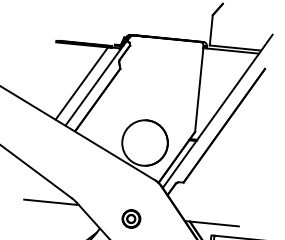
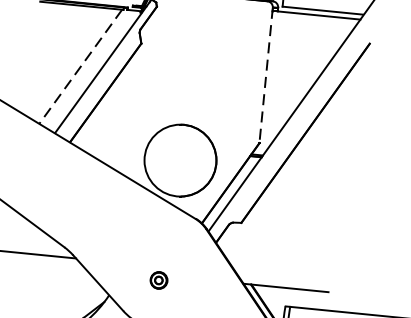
line: (81, 83) -> (80, 66), solid -> dashed
line: (199, 89) -> (266, 76), solid -> dashed
part: (131, 218) -> (159, 279), size x0.6

